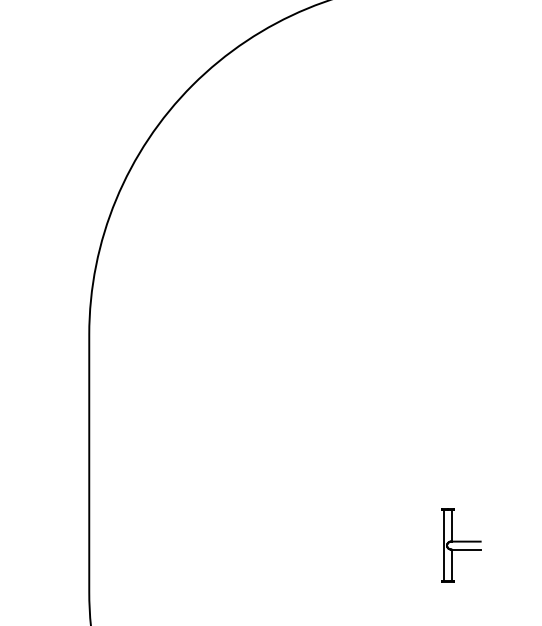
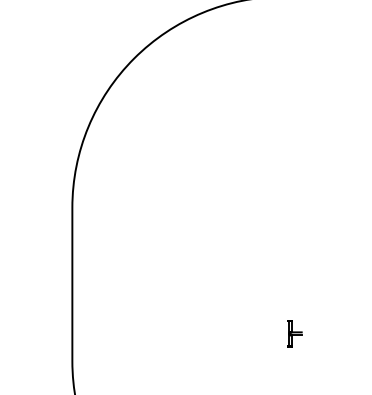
part: (461, 545) -> (294, 333), size x0.6

